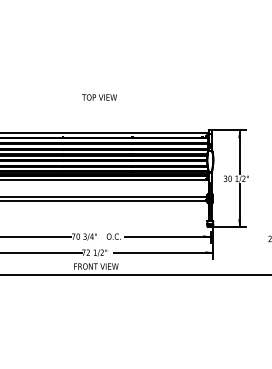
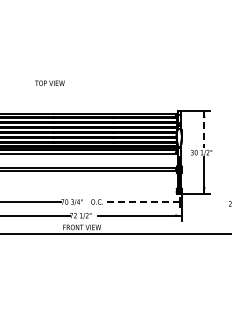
text: (99, 96) -> (49, 82), moved
line: (239, 151) -> (204, 129), solid -> dashed
line: (168, 236) -> (143, 201), solid -> dashed

